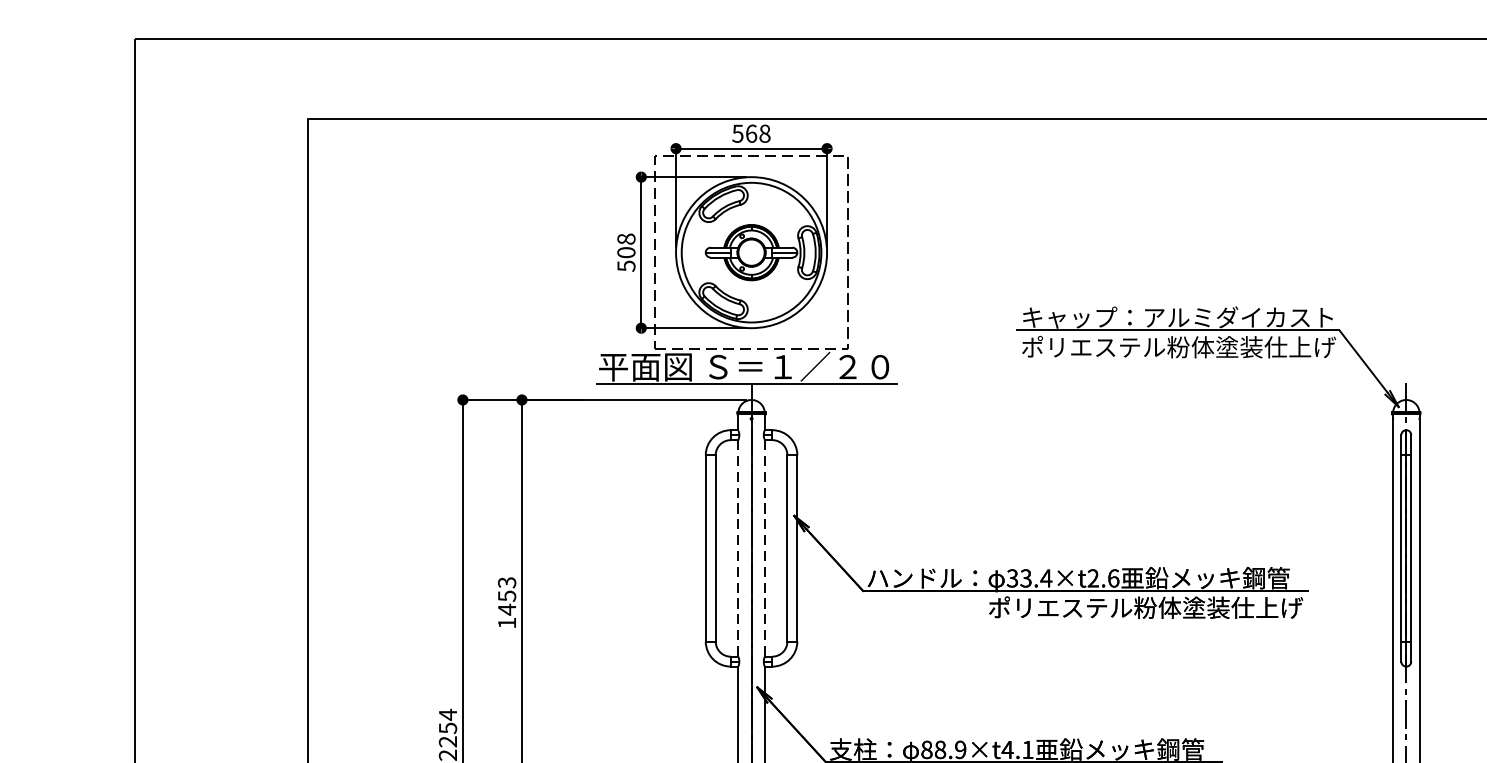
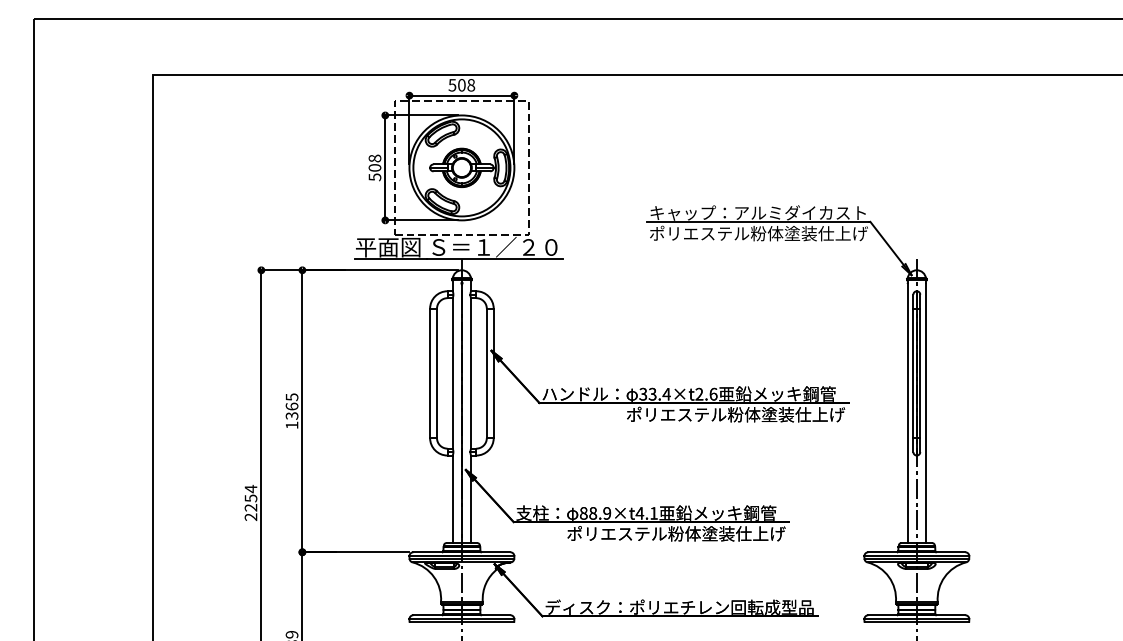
text: (750, 134) -> (461, 85), 568 -> 508
line: (738, 548) -> (452, 373), dashed -> solid
line: (765, 548) -> (471, 373), dashed -> solid
text: (506, 596) -> (291, 406), 1453 -> 1365

